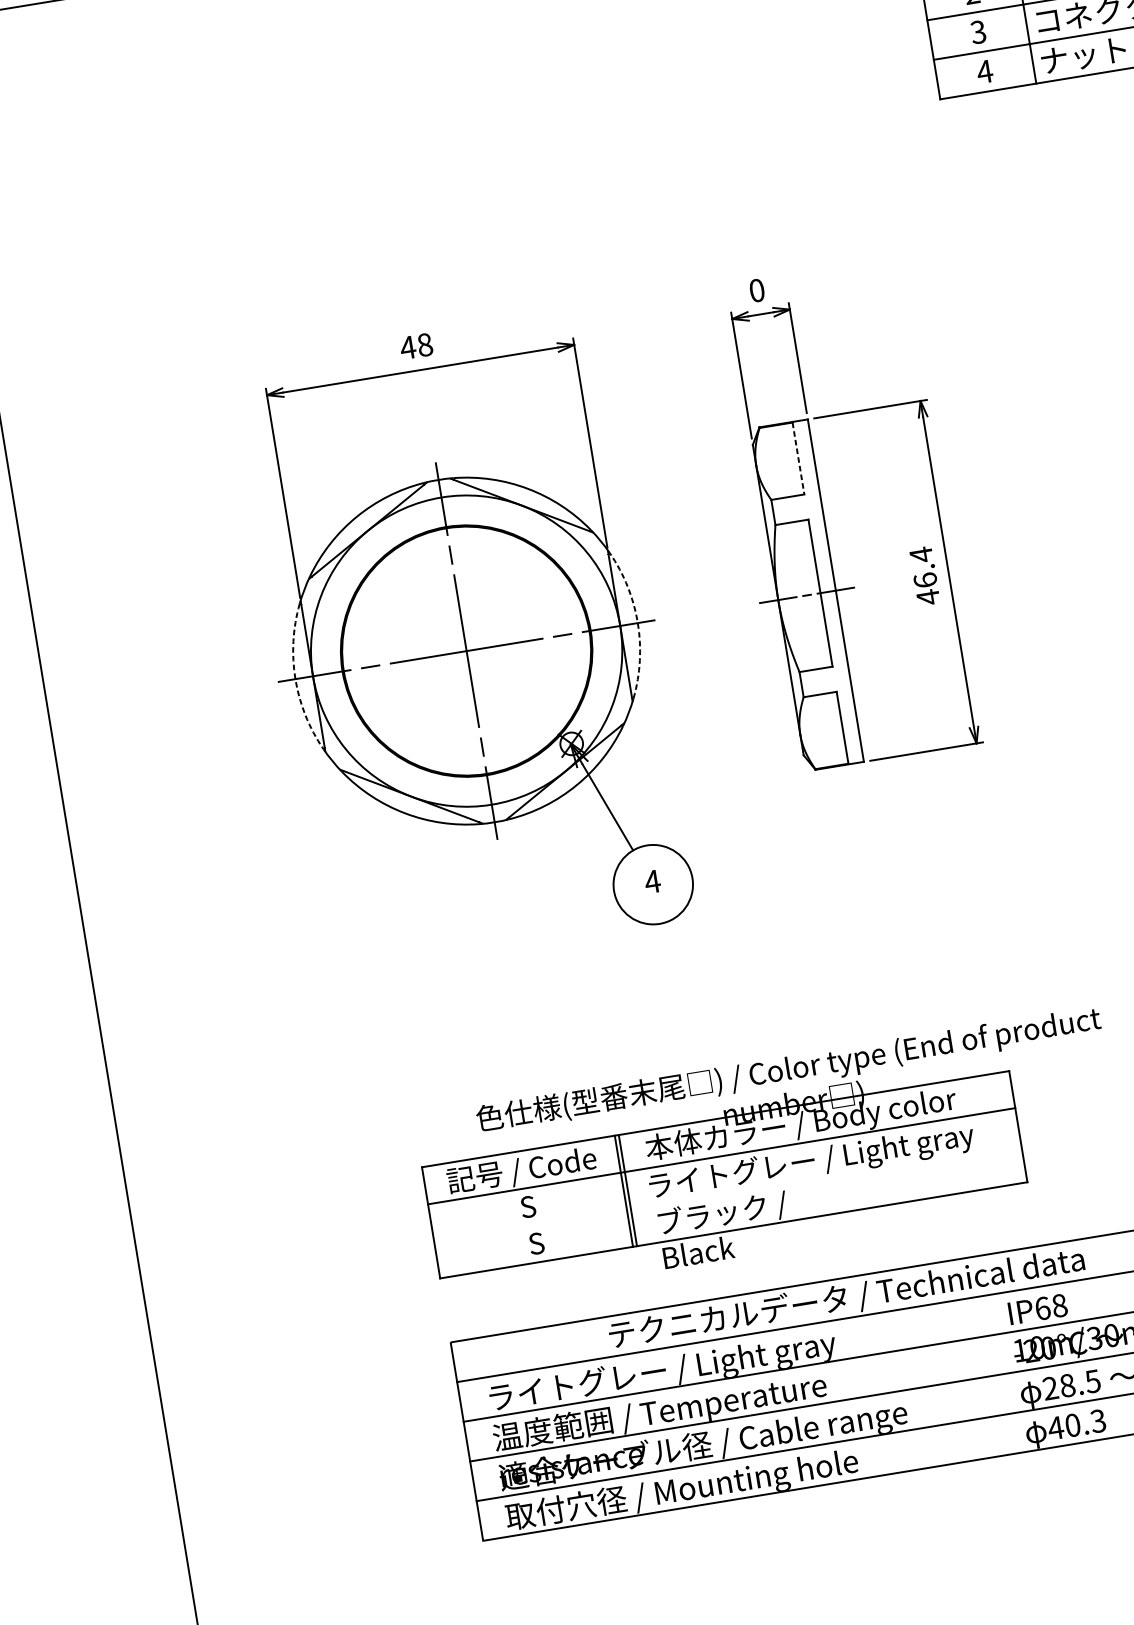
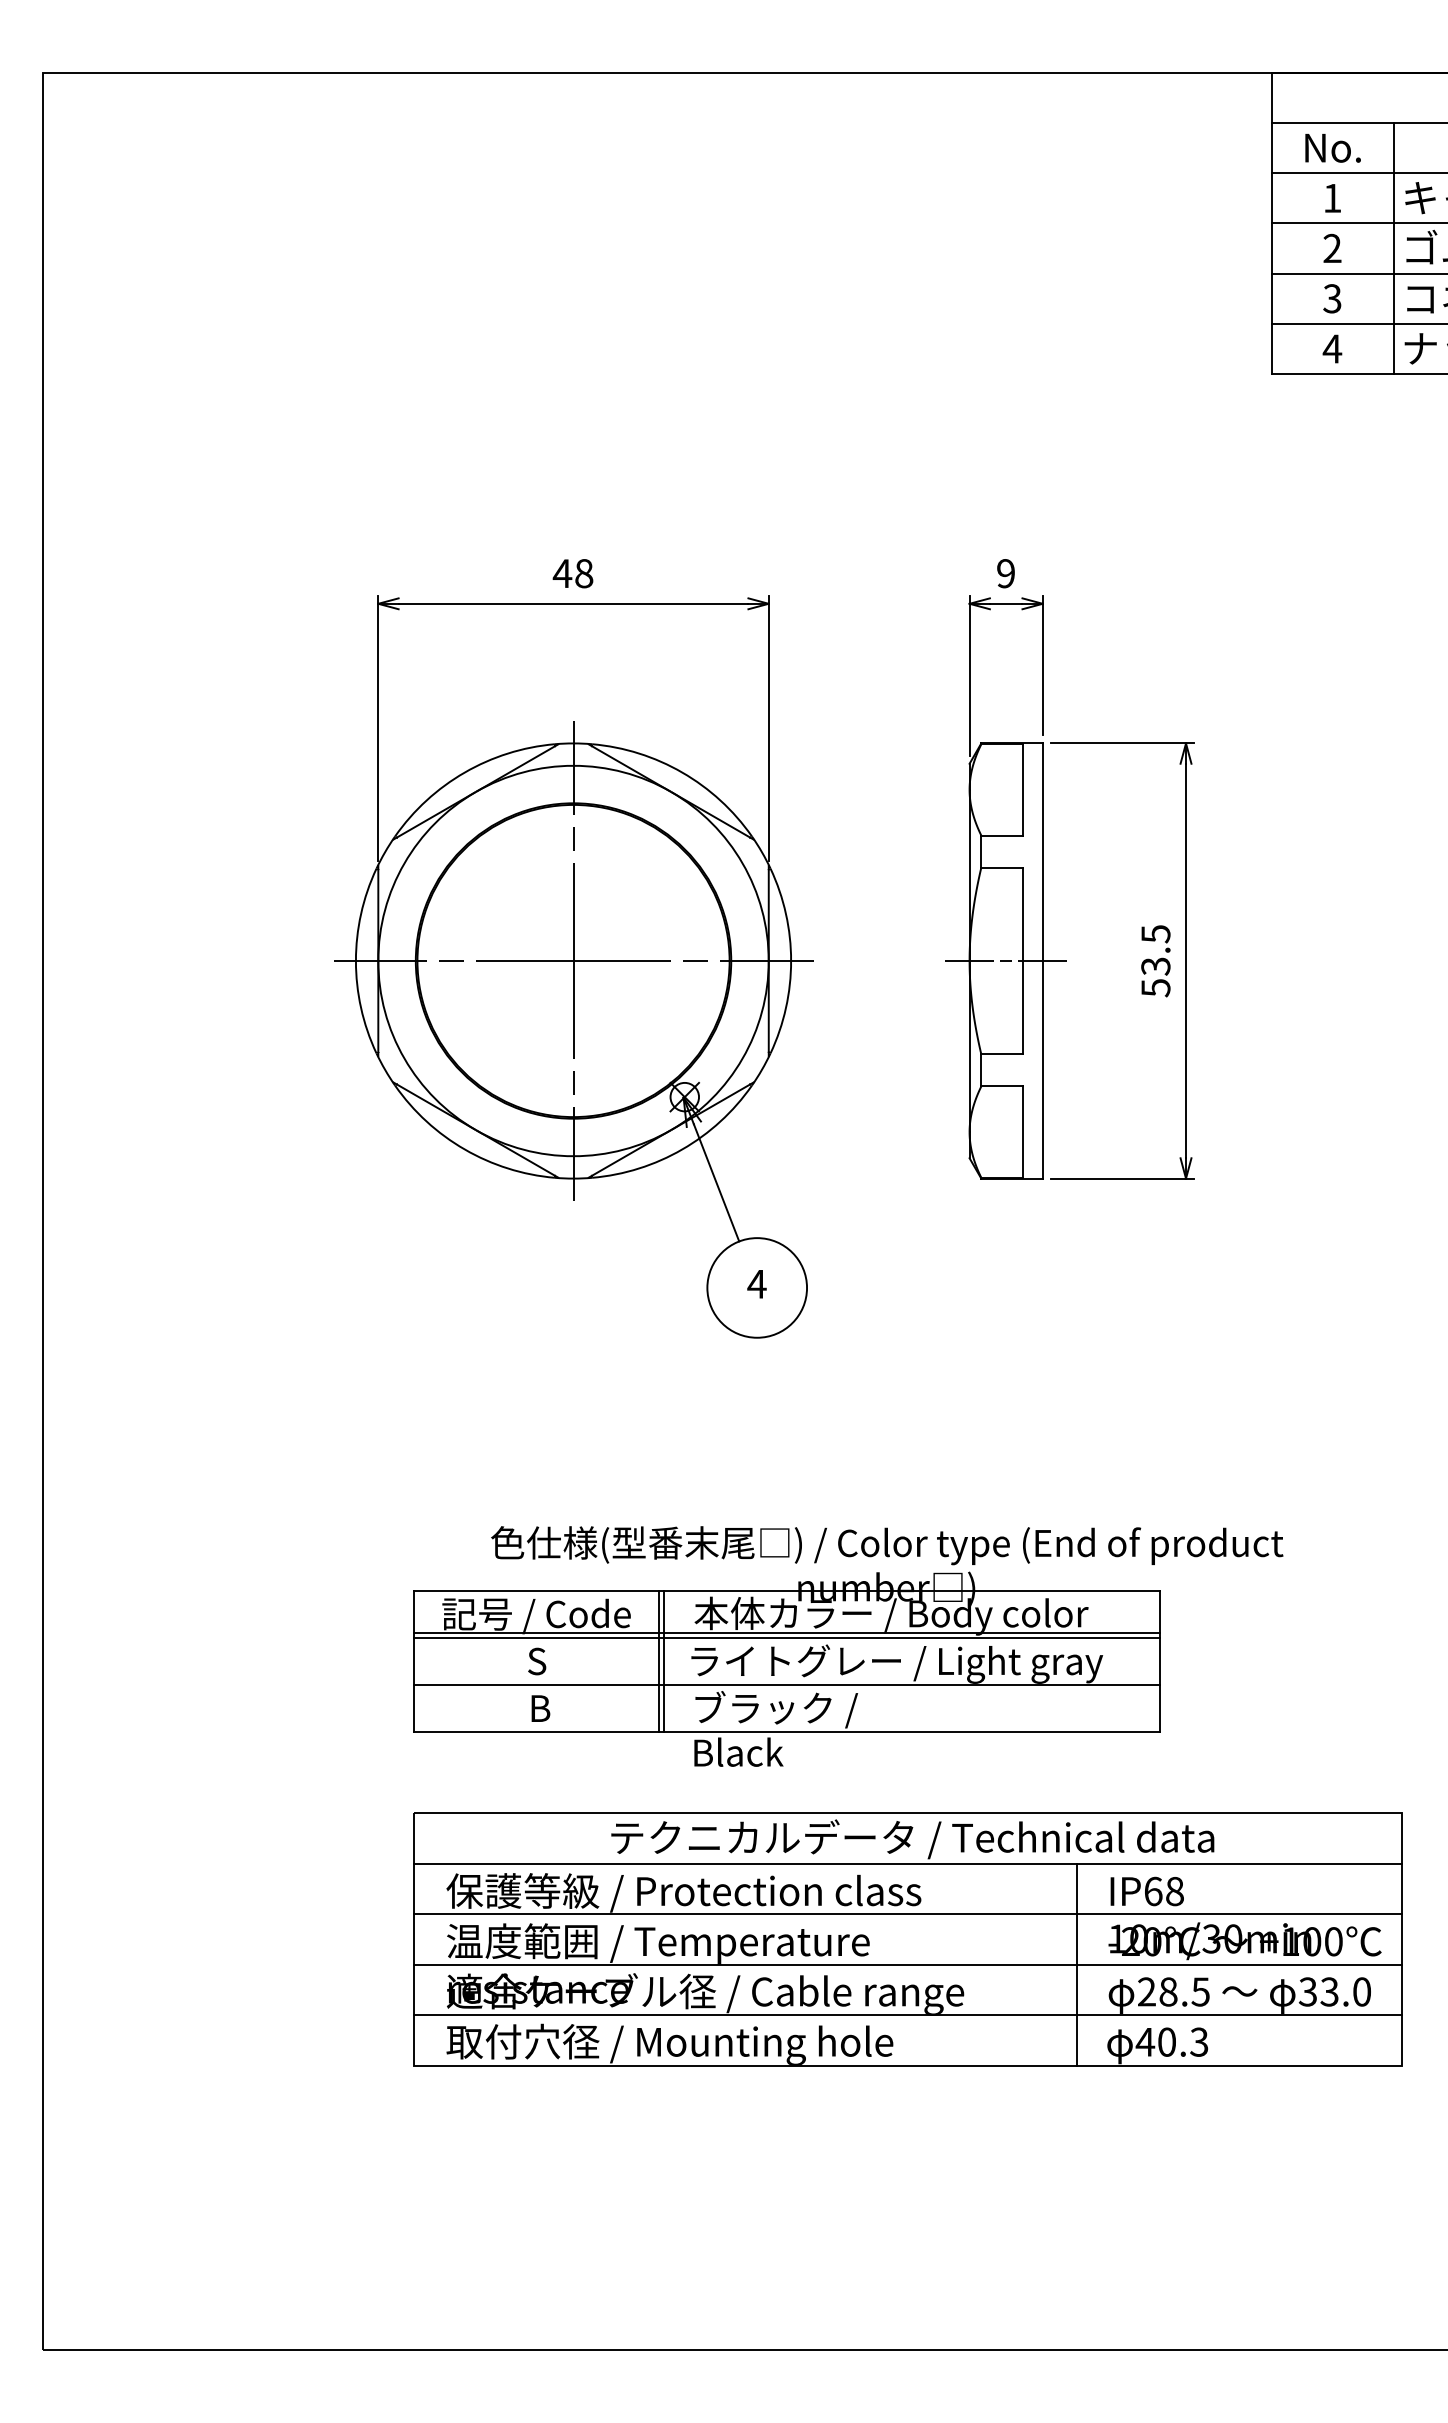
text: (756, 290) -> (1005, 573), 0 -> 9
line: (798, 458) -> (1023, 789), dashed -> solid
text: (924, 575) -> (1155, 960), 46.4 -> 53.5
arc: (638, 623) -> (791, 961), dashed -> solid
arc: (295, 679) -> (355, 961), dashed -> solid
line: (720, 1152) -> (786, 1632), added
line: (727, 1193) -> (786, 1685), added
text: (536, 1243) -> (540, 1708), S -> B
text: (673, 1371) -> (683, 1894), ライトグレー / Light gray -> 保護等級 / Protection class
line: (991, 1375) -> (1076, 1964), added

